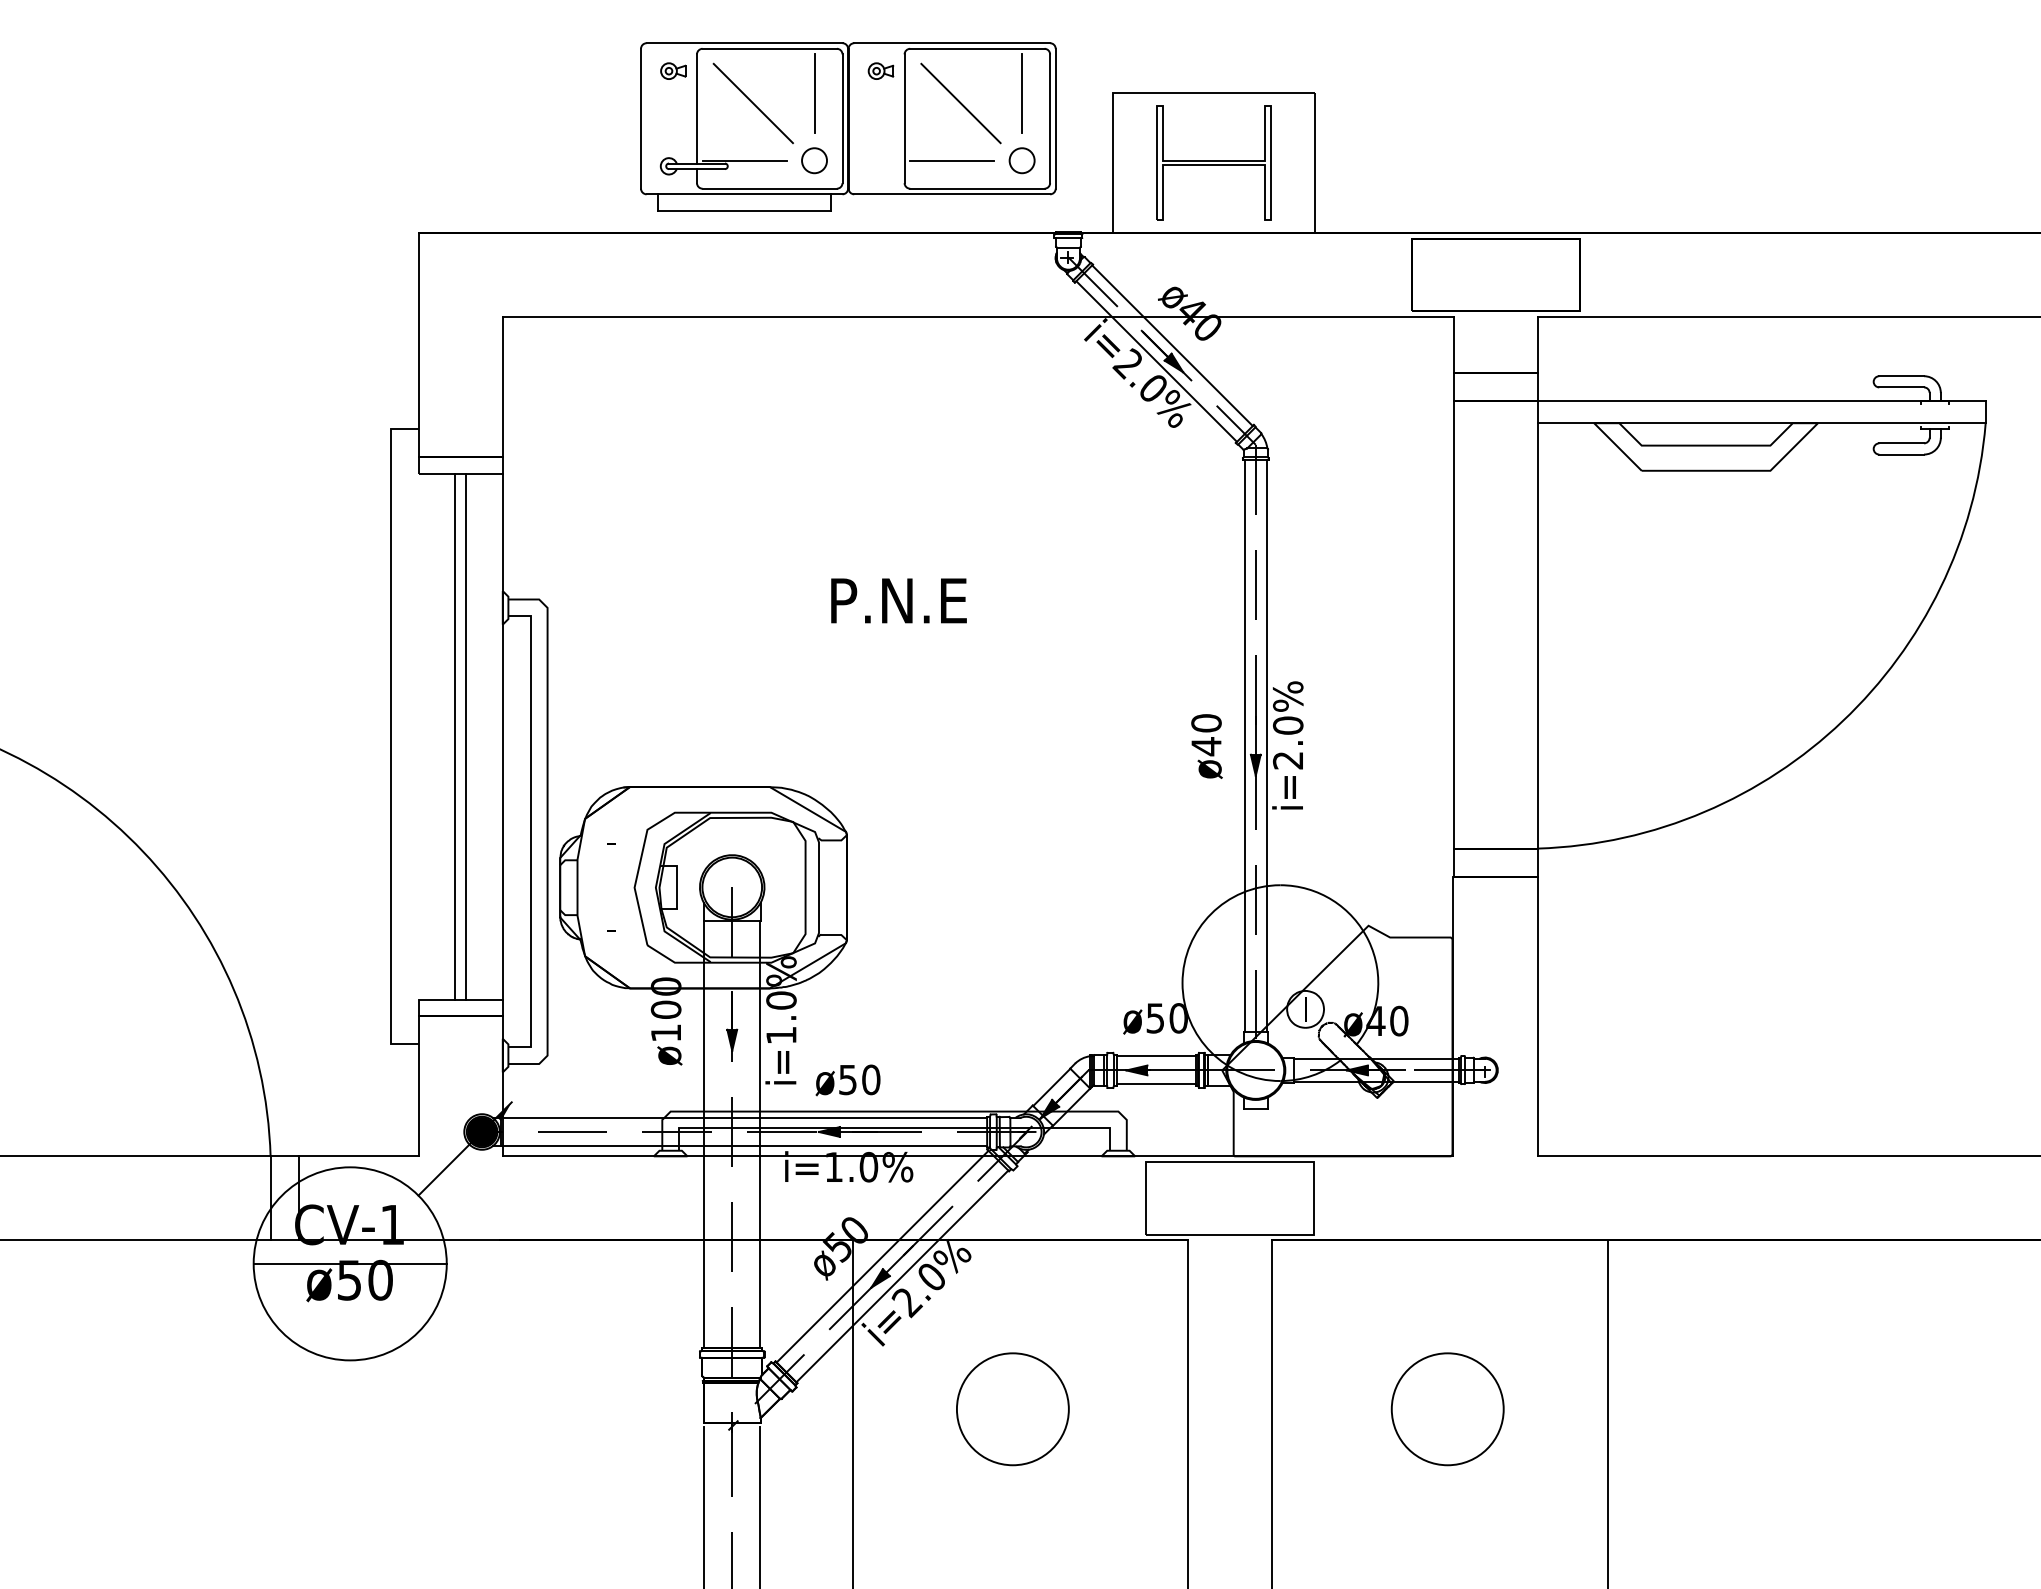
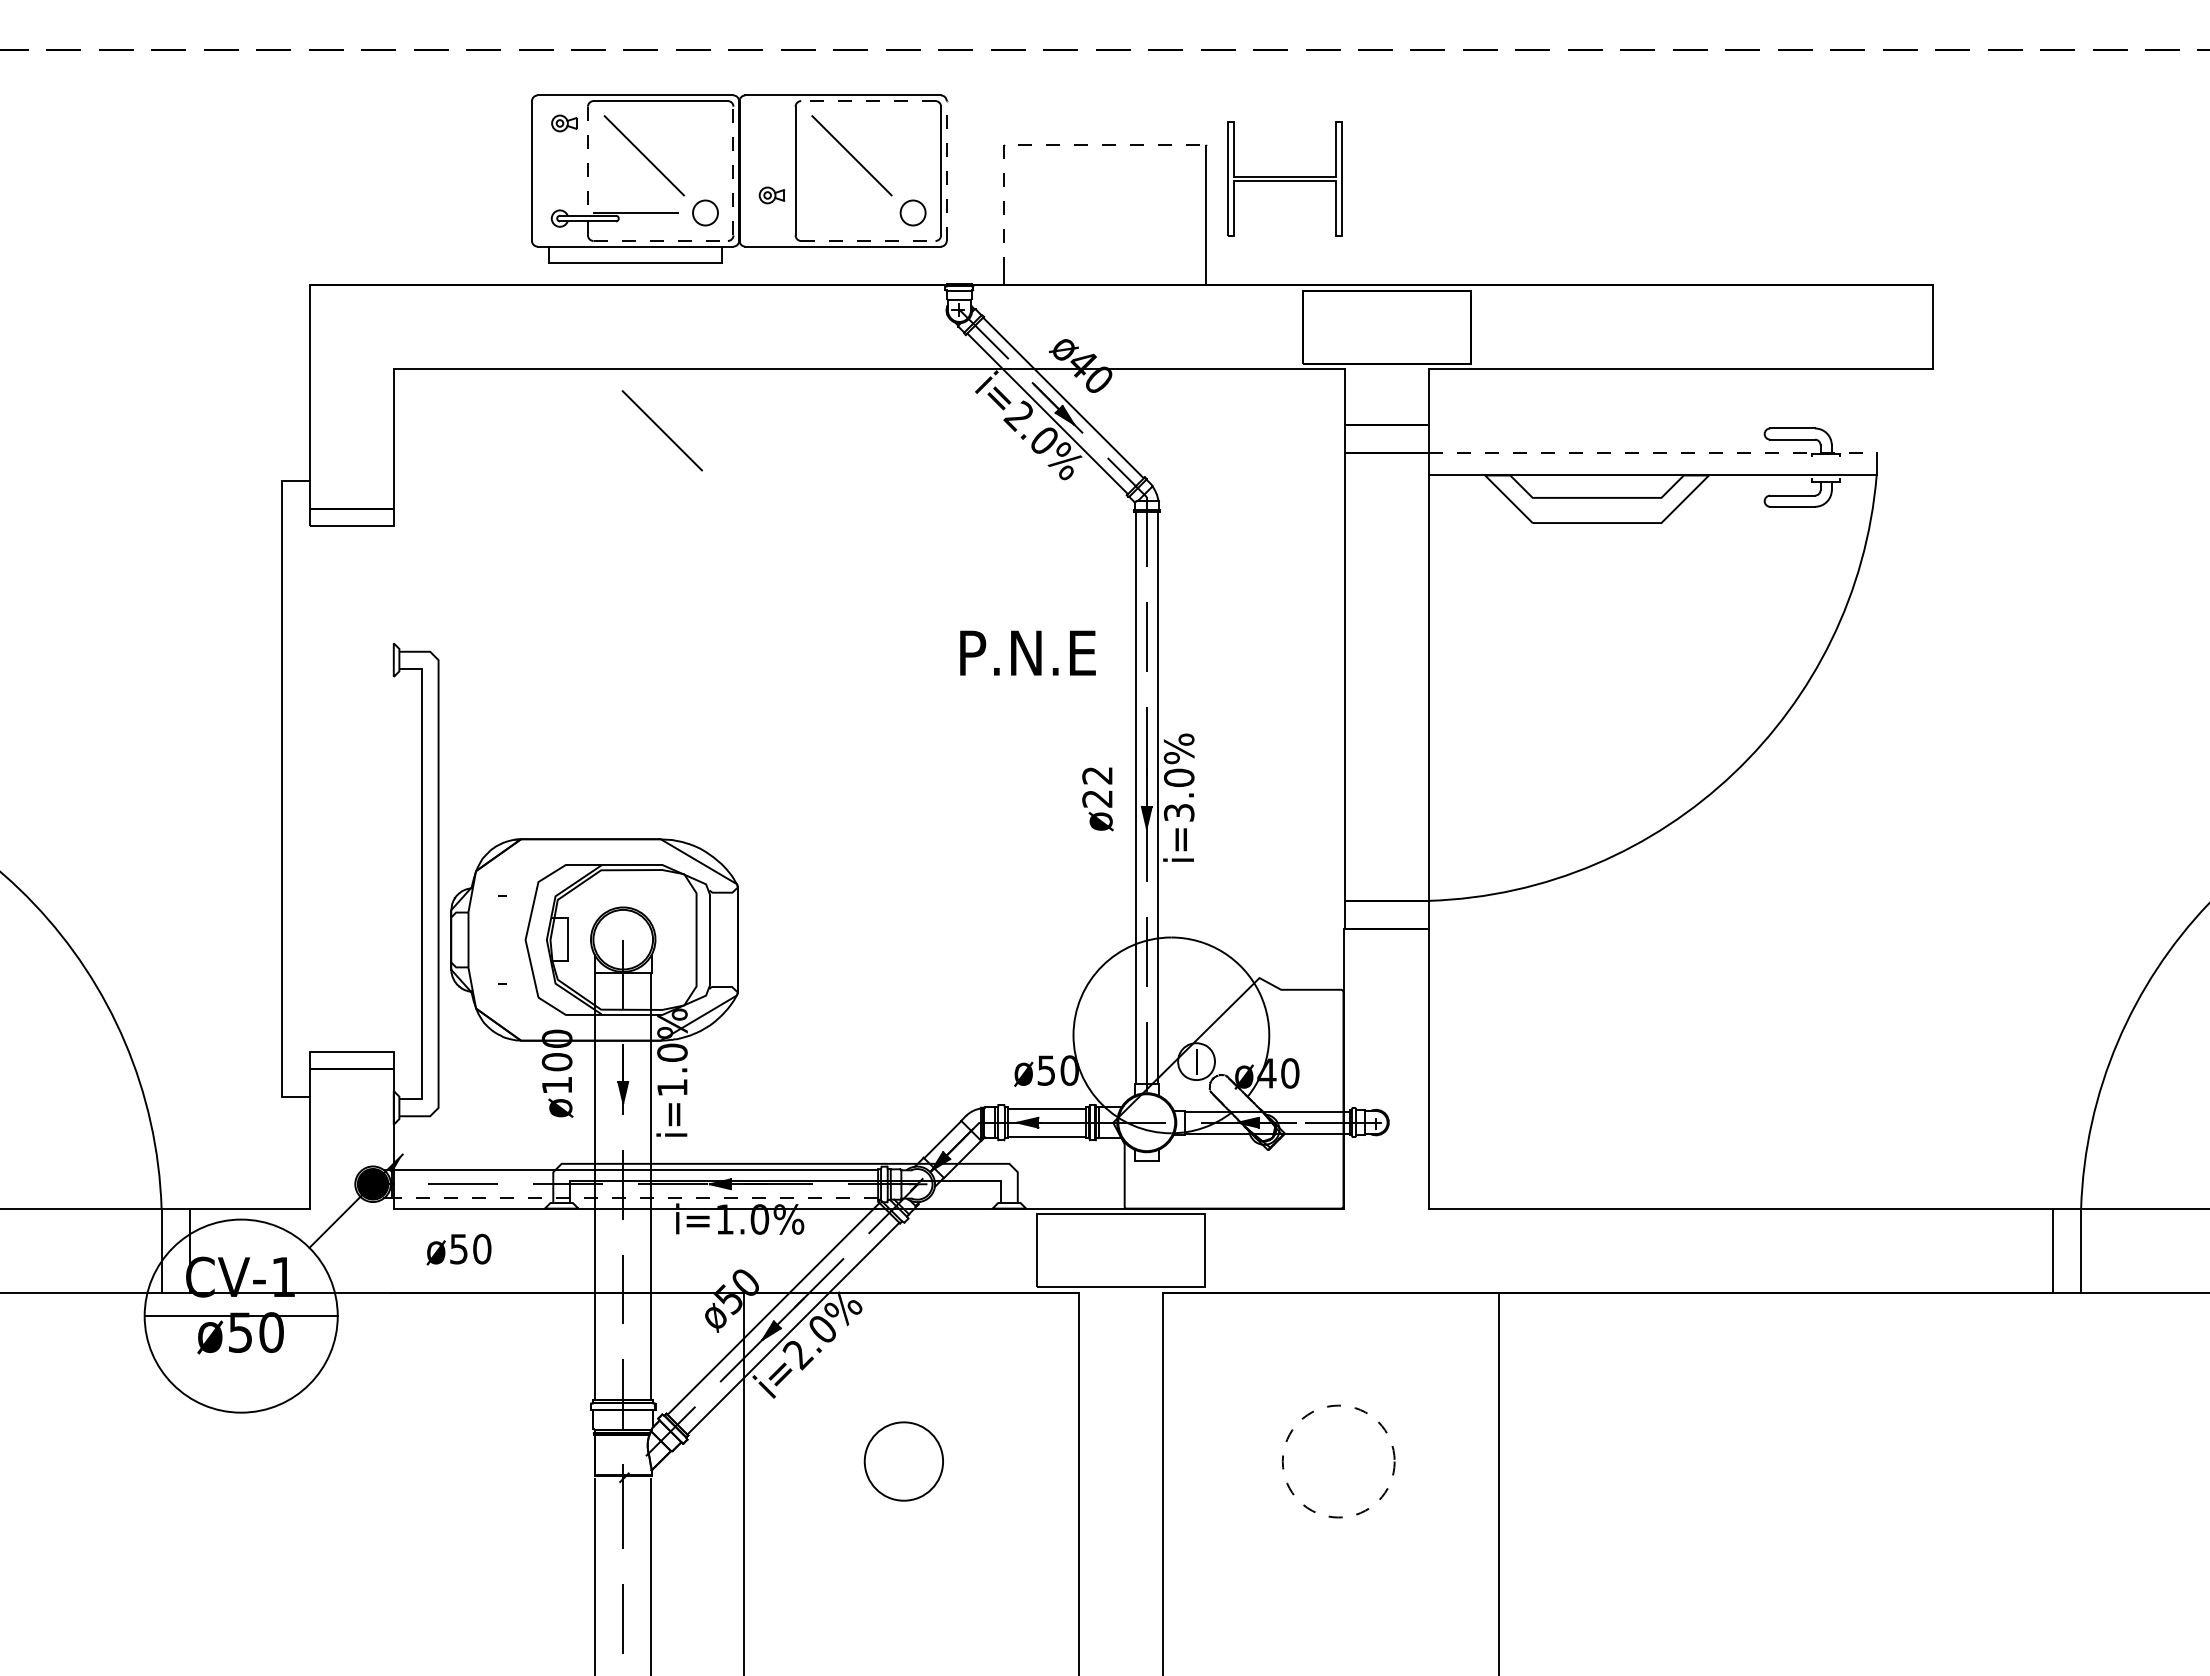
line: (976, 49) -> (867, 101), solid -> dashed
part: (880, 71) -> (771, 195), moved
line: (814, 93) -> (705, 145), removed
line: (1022, 93) -> (913, 145), removed
line: (1151, 93) -> (1042, 145), solid -> dashed
line: (696, 109) -> (587, 161), solid -> dashed
line: (842, 118) -> (733, 170), solid -> dashed
line: (1055, 119) -> (946, 171), solid -> dashed
line: (952, 161) -> (843, 213), removed
part: (1213, 162) -> (1284, 178), moved
line: (770, 188) -> (661, 240), solid -> dashed
line: (977, 188) -> (868, 240), solid -> dashed
line: (770, 378) -> (661, 430), added
line: (1762, 401) -> (1653, 453), solid -> dashed
text: (898, 600) -> (1027, 652), moved
text: (1206, 735) -> (1097, 787), ø40 -> ø22
line: (455, 736) -> (346, 788), removed
line: (466, 736) -> (357, 788), removed
line: (502, 736) -> (393, 788), removed
text: (1288, 760) -> (1179, 812), i=2.0% -> i=3.0%
text: (847, 1080) -> (458, 1249), moved
line: (744, 1146) -> (635, 1198), solid -> dashed
circle: (1012, 1409) -> (903, 1461), size x0.7
circle: (1447, 1409) -> (1338, 1461), solid -> dashed

